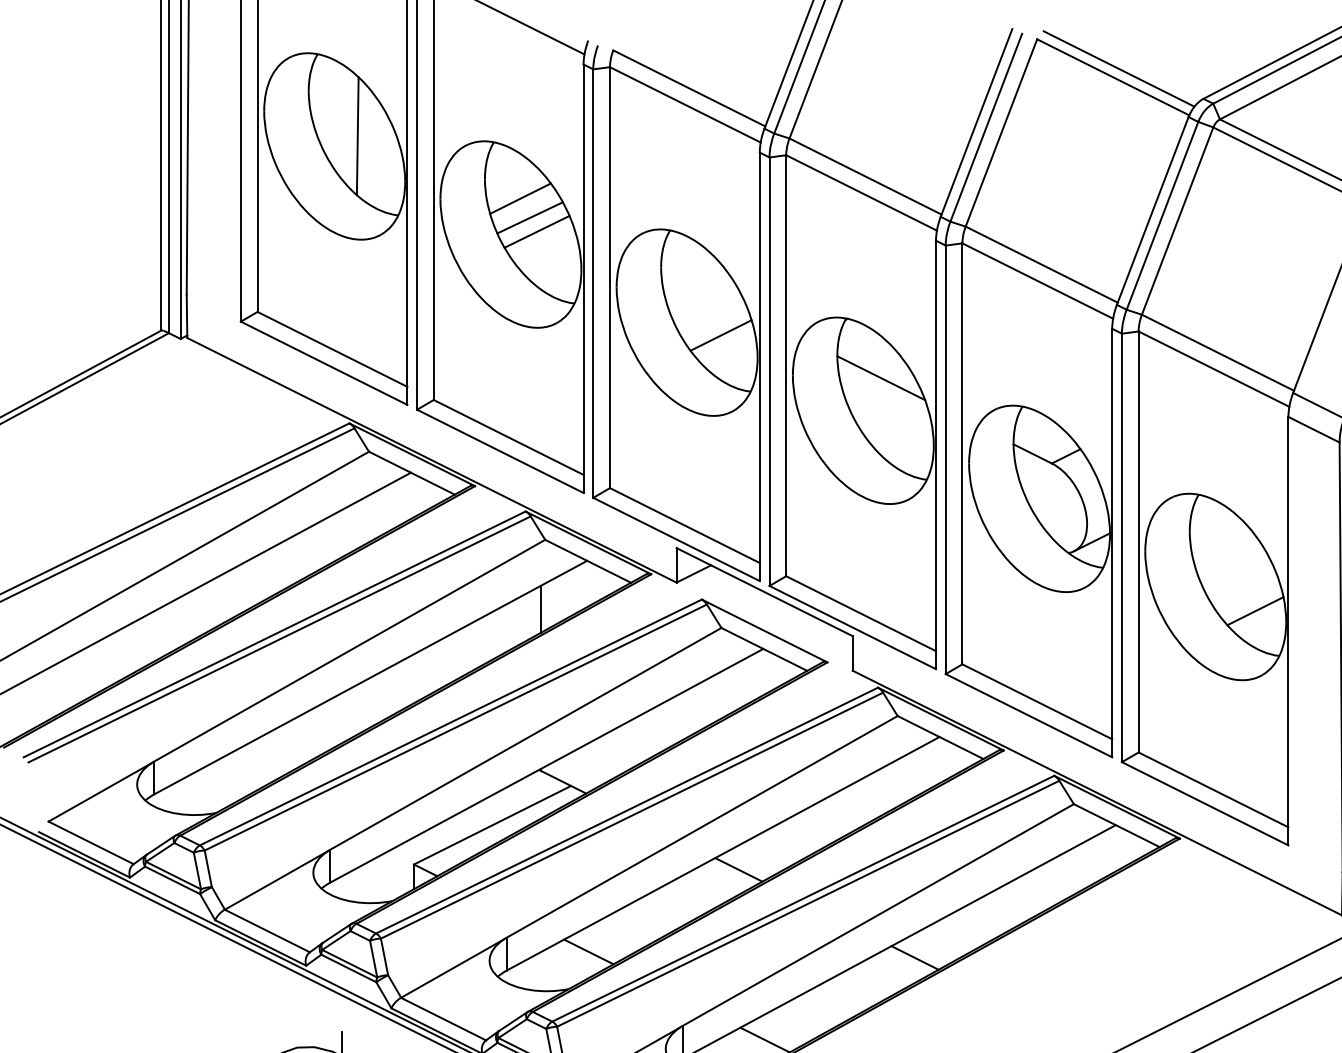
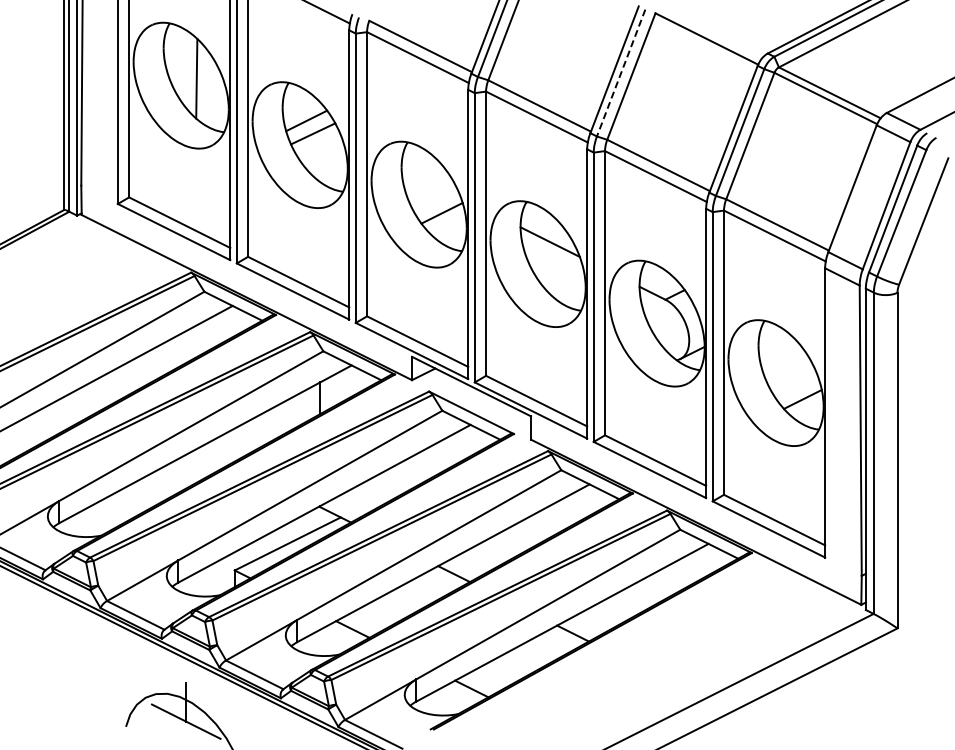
line: (1118, 67) -> (710, 32), removed
line: (986, 128) -> (621, 73), solid -> dashed
line: (536, 232) -> (317, 143), removed

